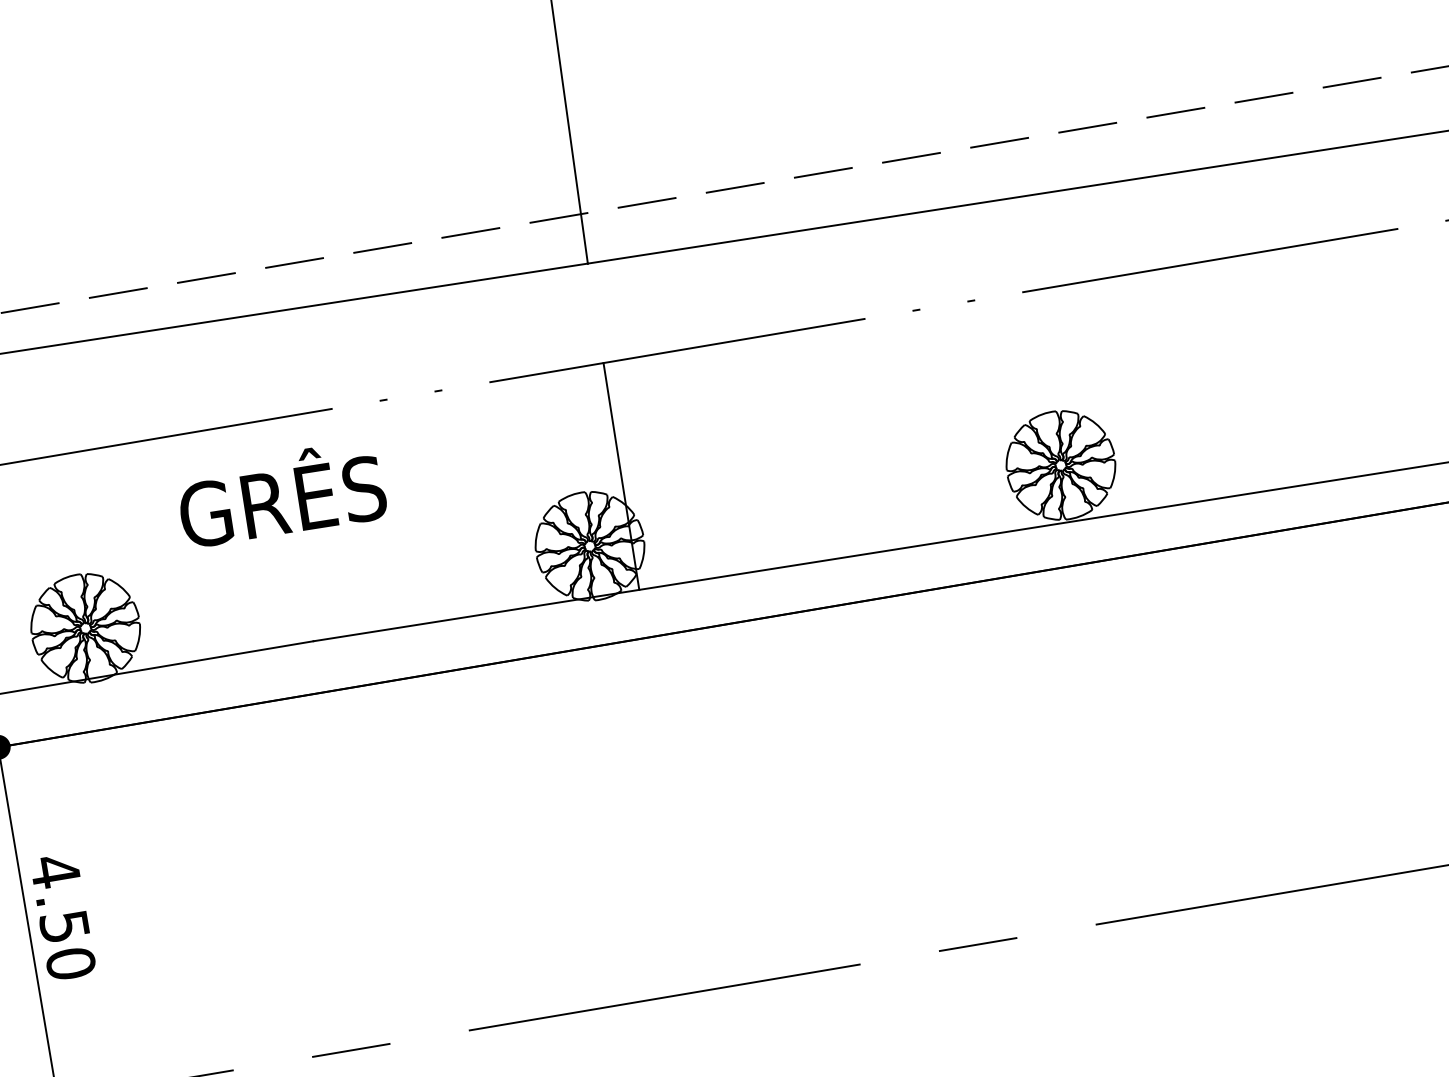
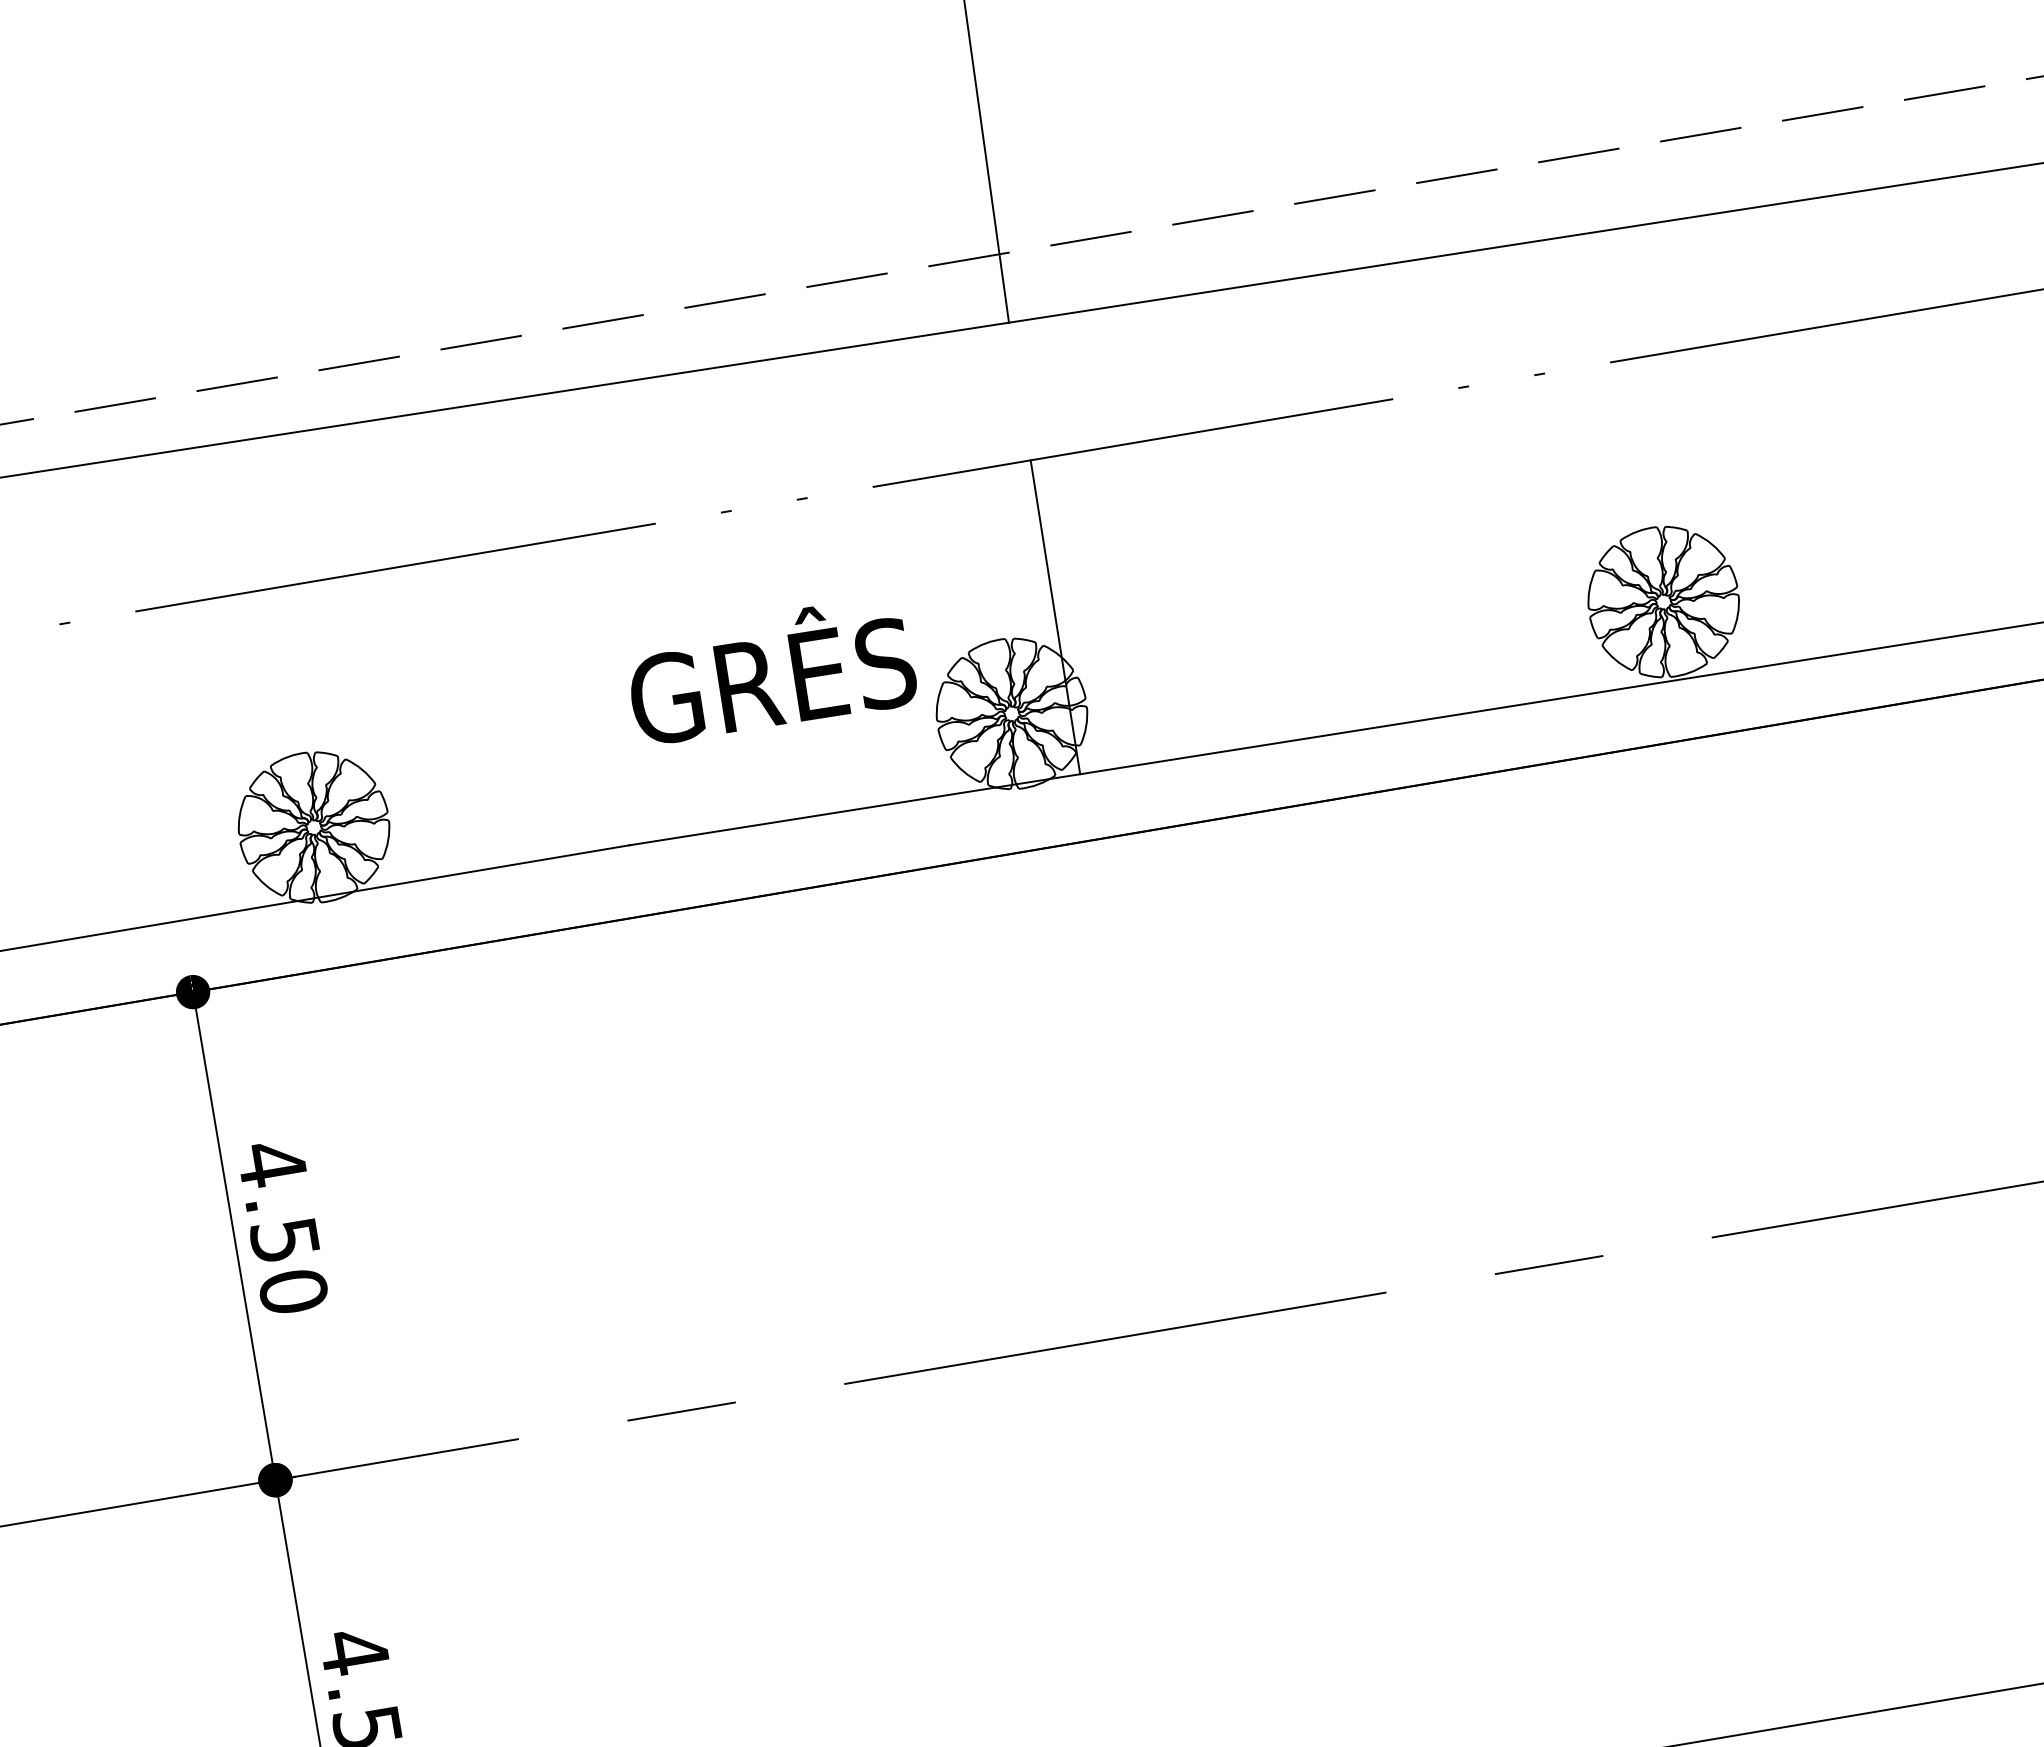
text: (283, 496) -> (773, 674), moved

